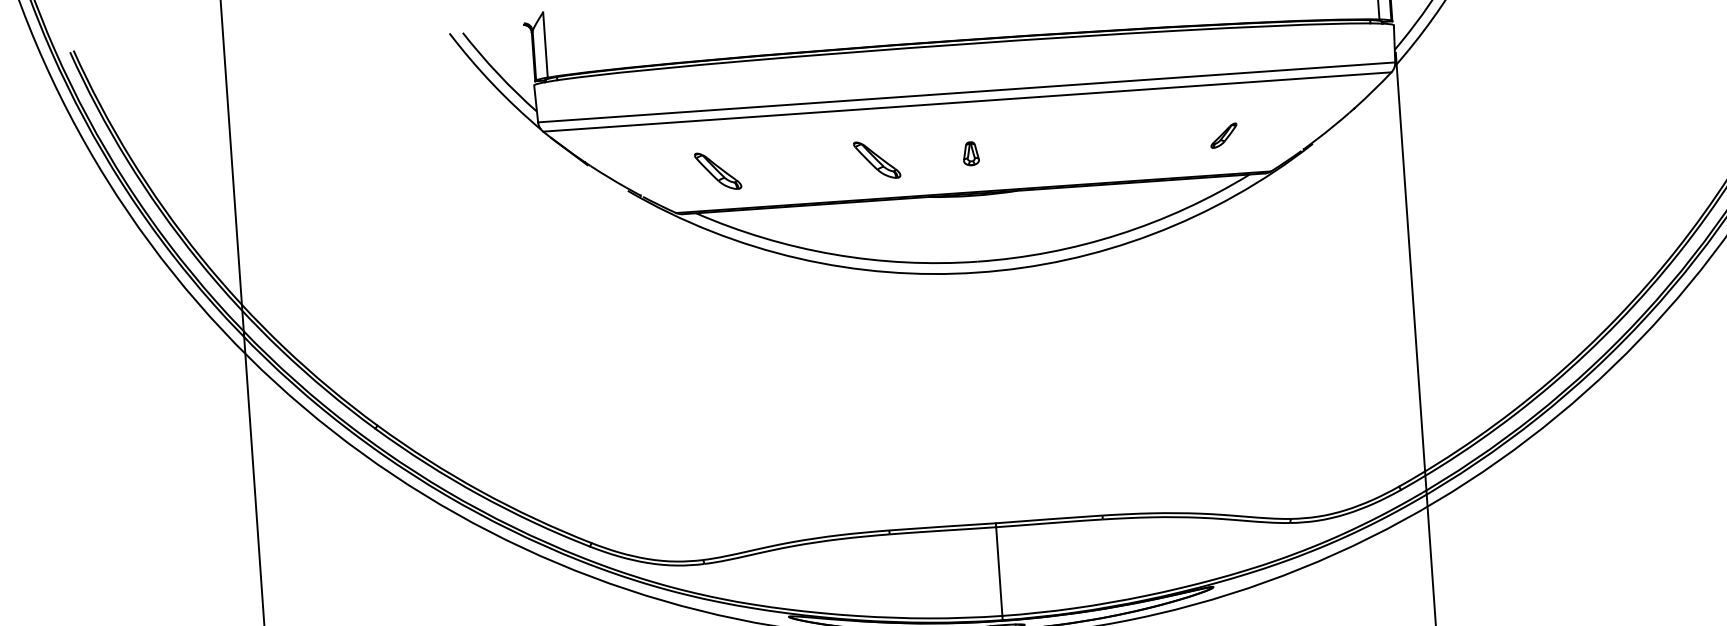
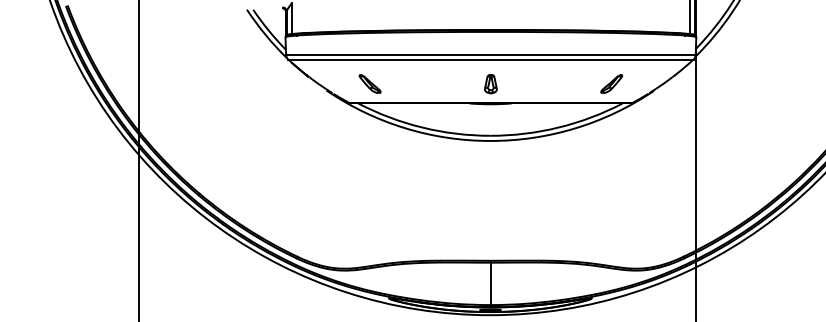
part: (1223, 134) -> (611, 83), size x1.67
part: (970, 154) -> (490, 84), size x1.67
part: (875, 158) -> (445, 83), removed

